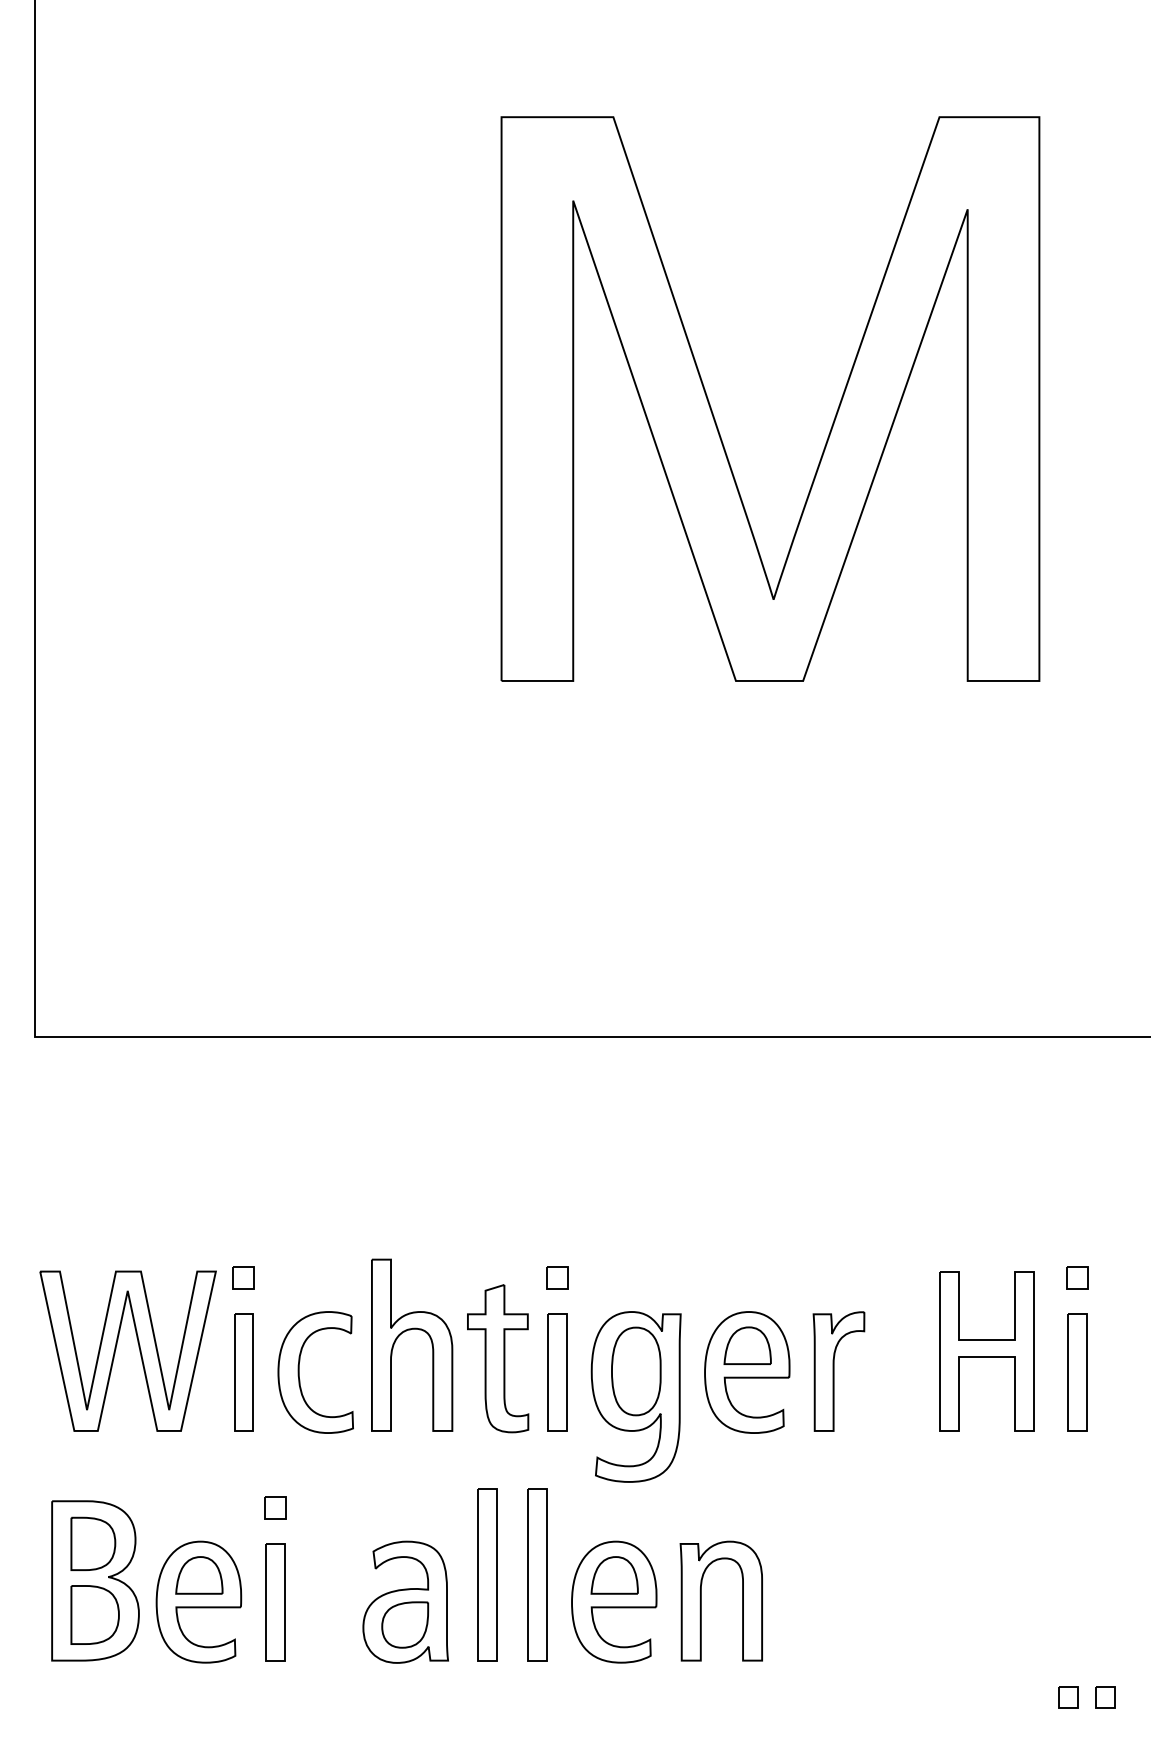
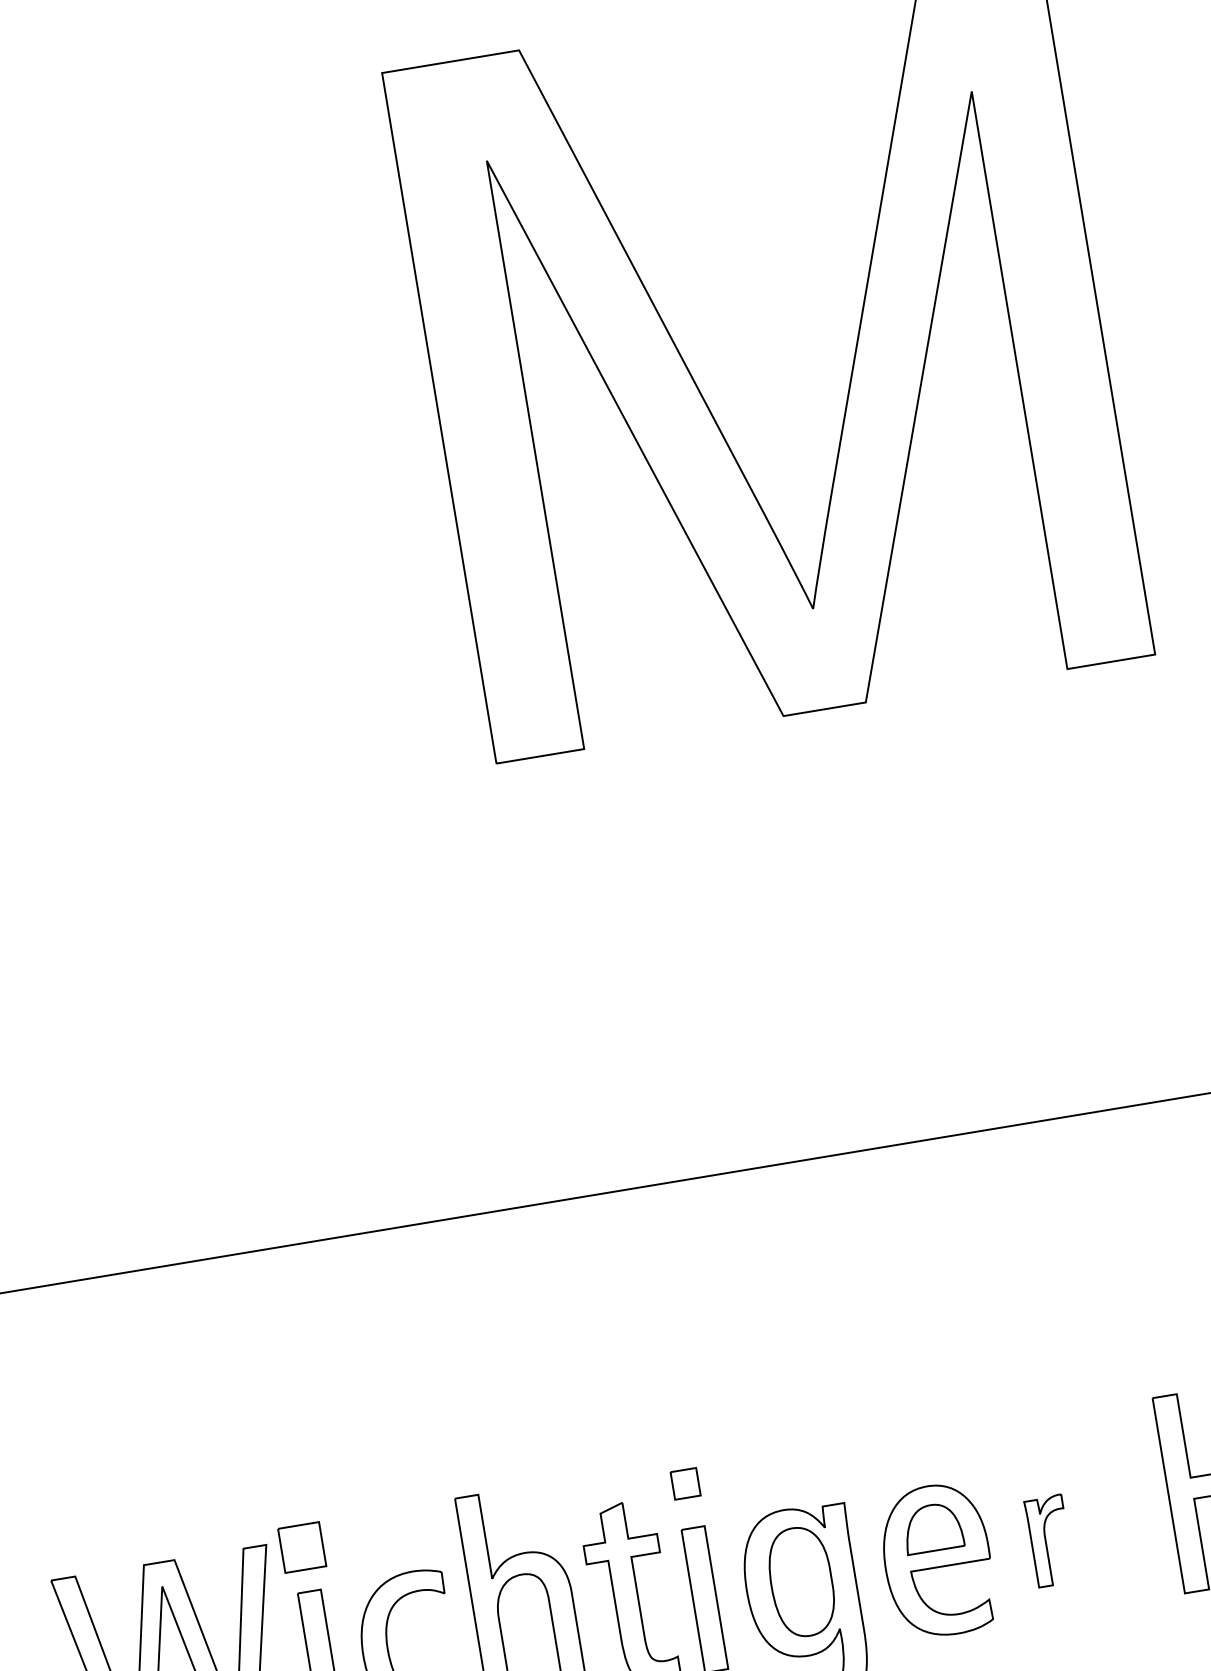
part: (243, 1277) -> (301, 1546), size x1.6
part: (838, 1371) -> (1049, 1541), size x0.6

